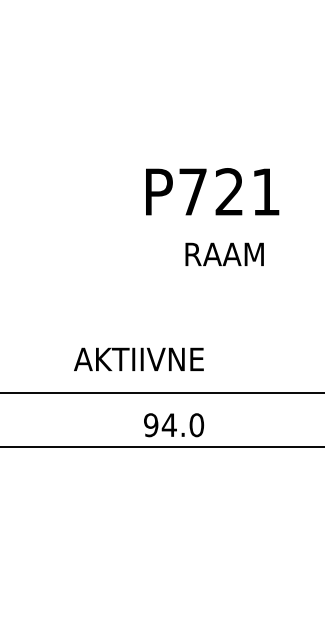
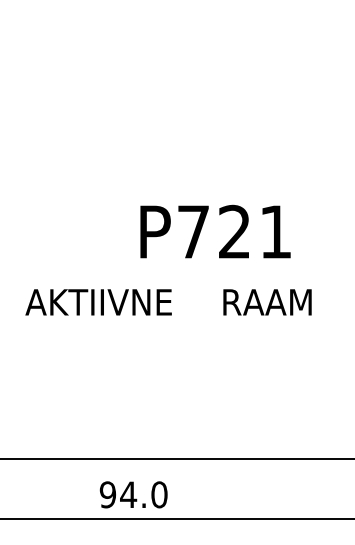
text: (224, 253) -> (267, 301), moved
text: (138, 358) -> (98, 301), moved
text: (173, 425) -> (133, 495), moved

